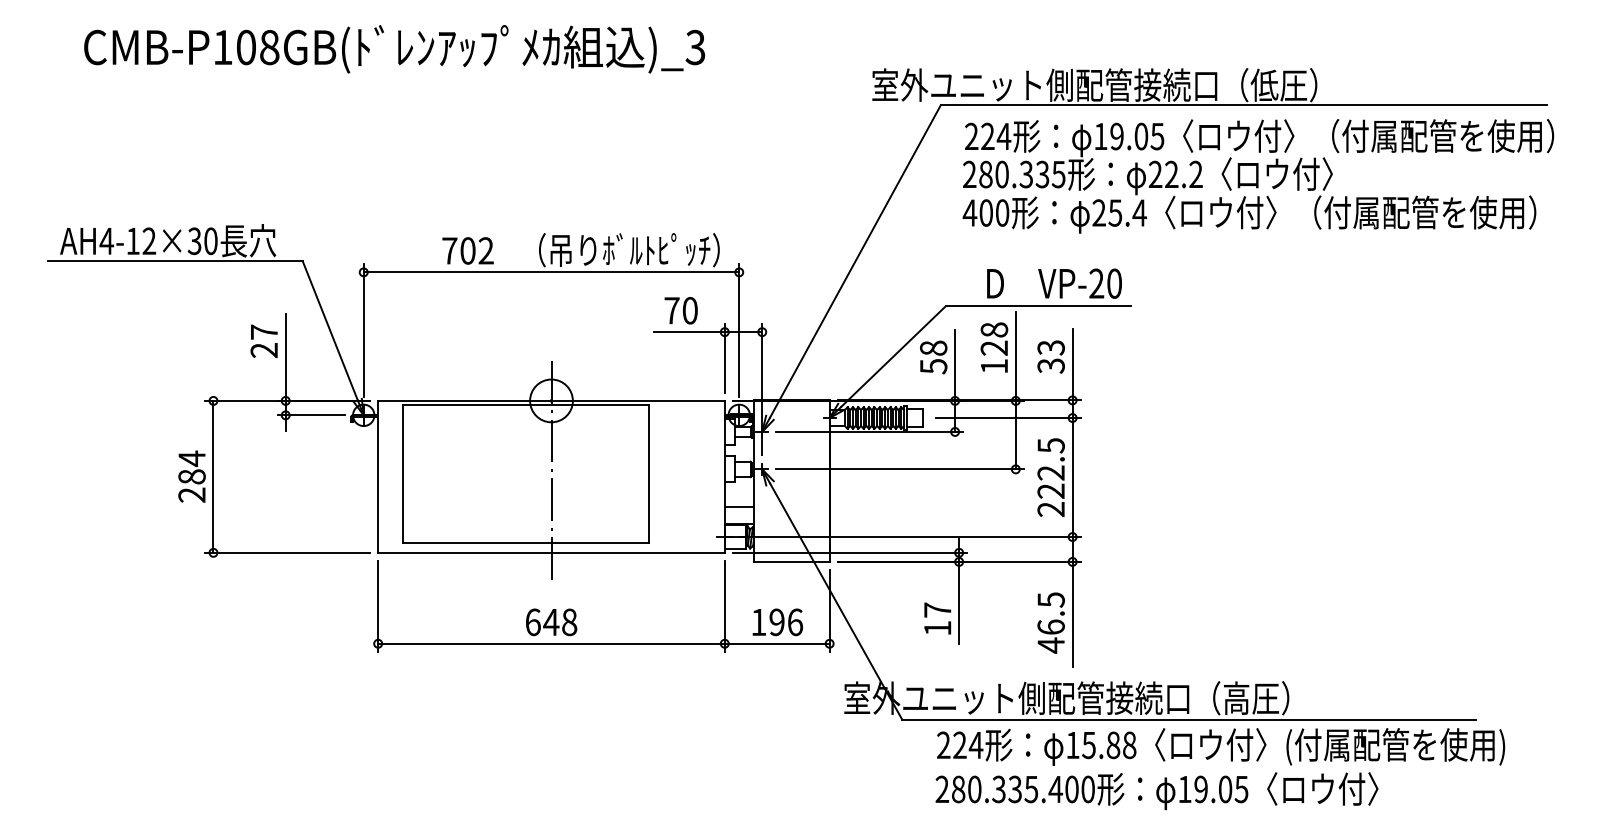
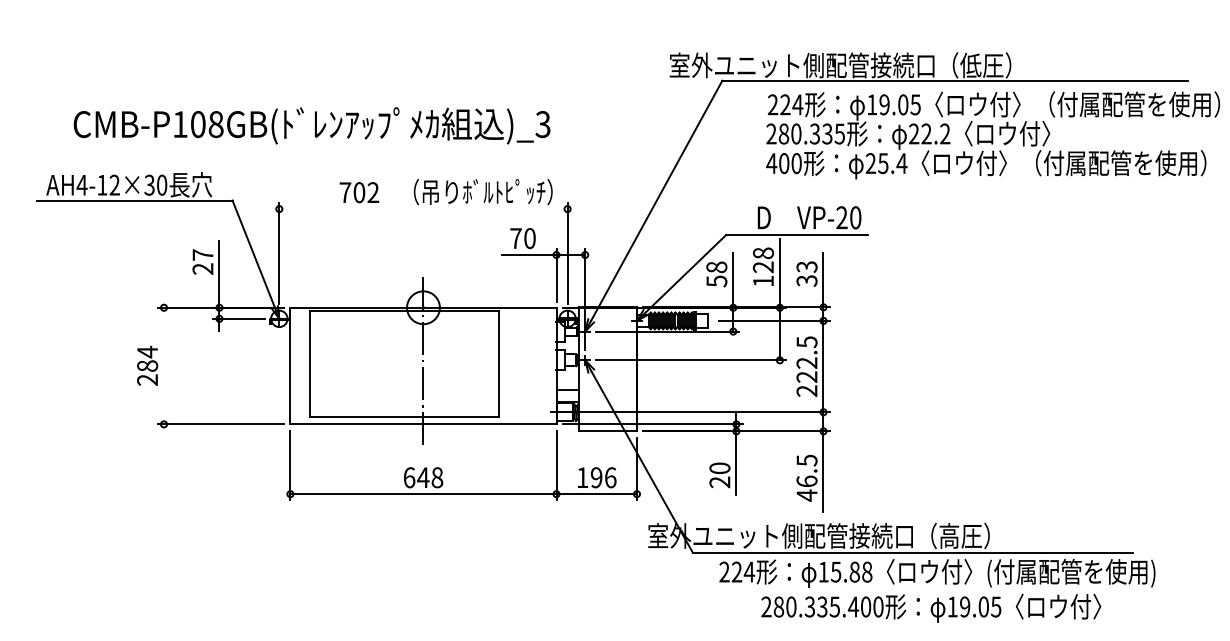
text: (393, 48) -> (311, 125), moved
text: (1257, 176) -> (992, 135), moved
line: (551, 272) -> (423, 209), removed
line: (214, 476) -> (164, 365), removed
text: (937, 619) -> (719, 475), 17 -> 20
text: (1157, 790) -> (931, 607), moved

